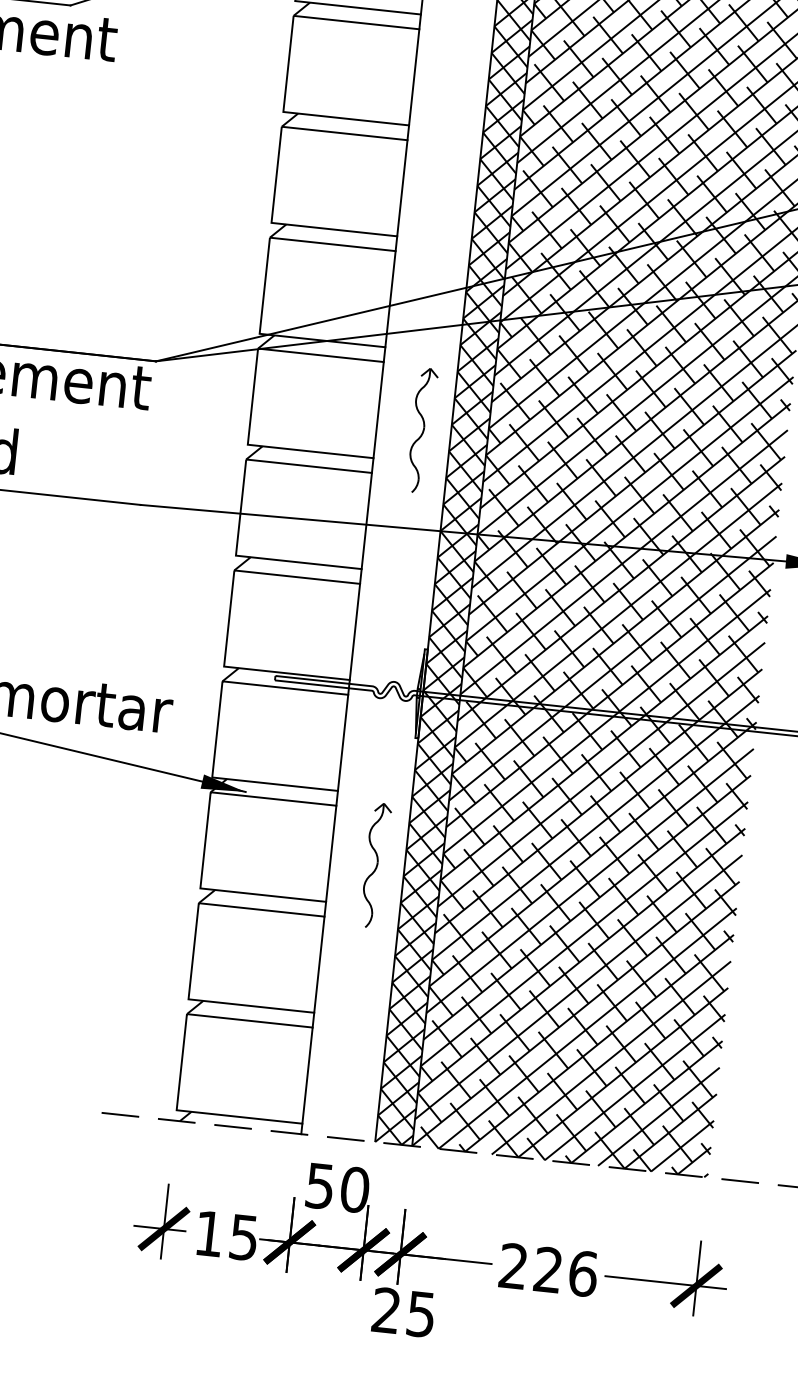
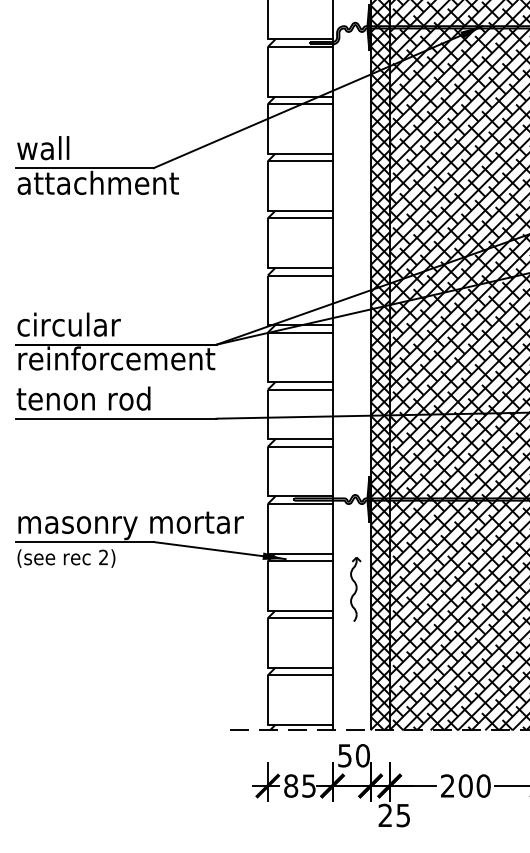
part: (421, 430) -> (355, 365), removed
text: (210, 1232) -> (291, 785), 15 -> 85
text: (565, 1270) -> (474, 785), 226 -> 200

